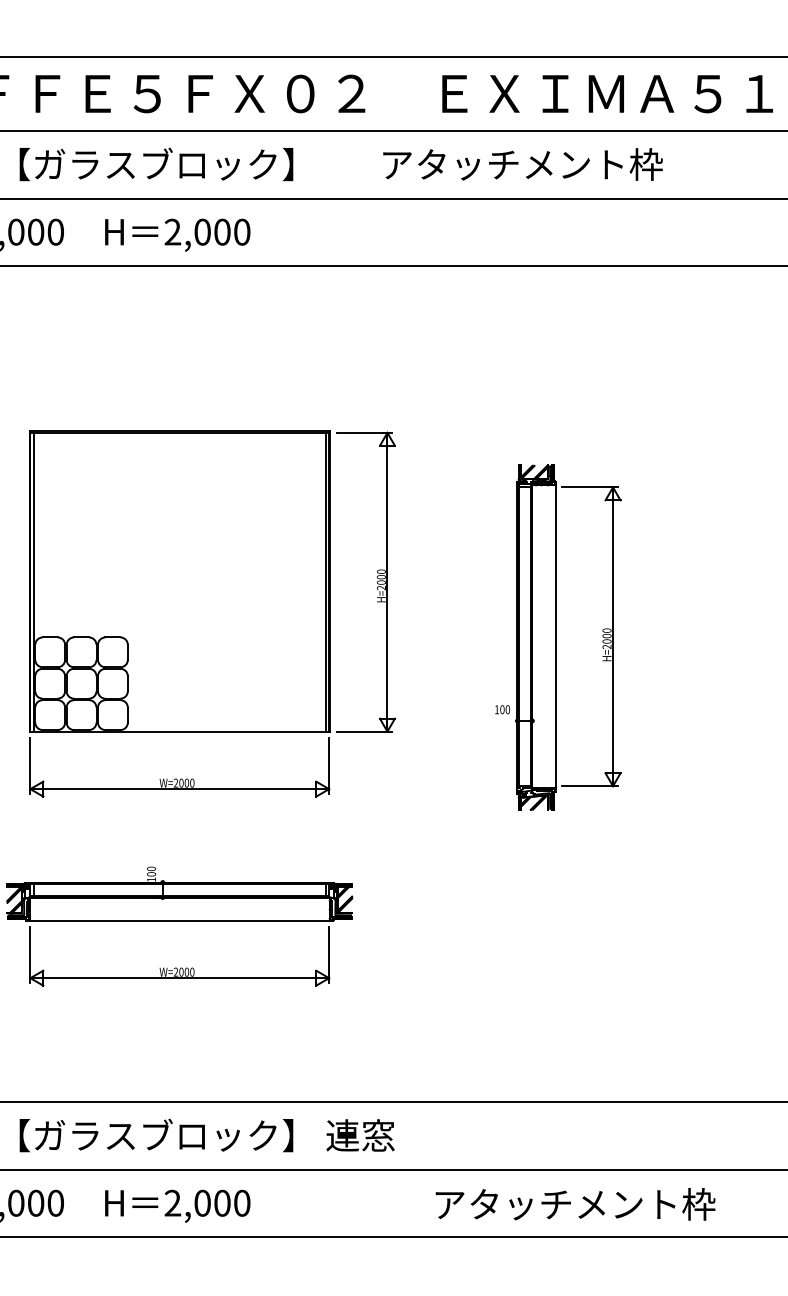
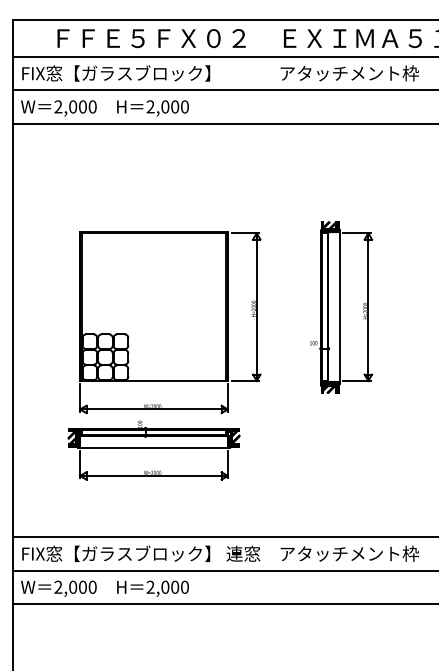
text: (522, 164) -> (349, 73), moved
part: (213, 613) -> (170, 322), moved
text: (574, 1203) -> (349, 553), moved

